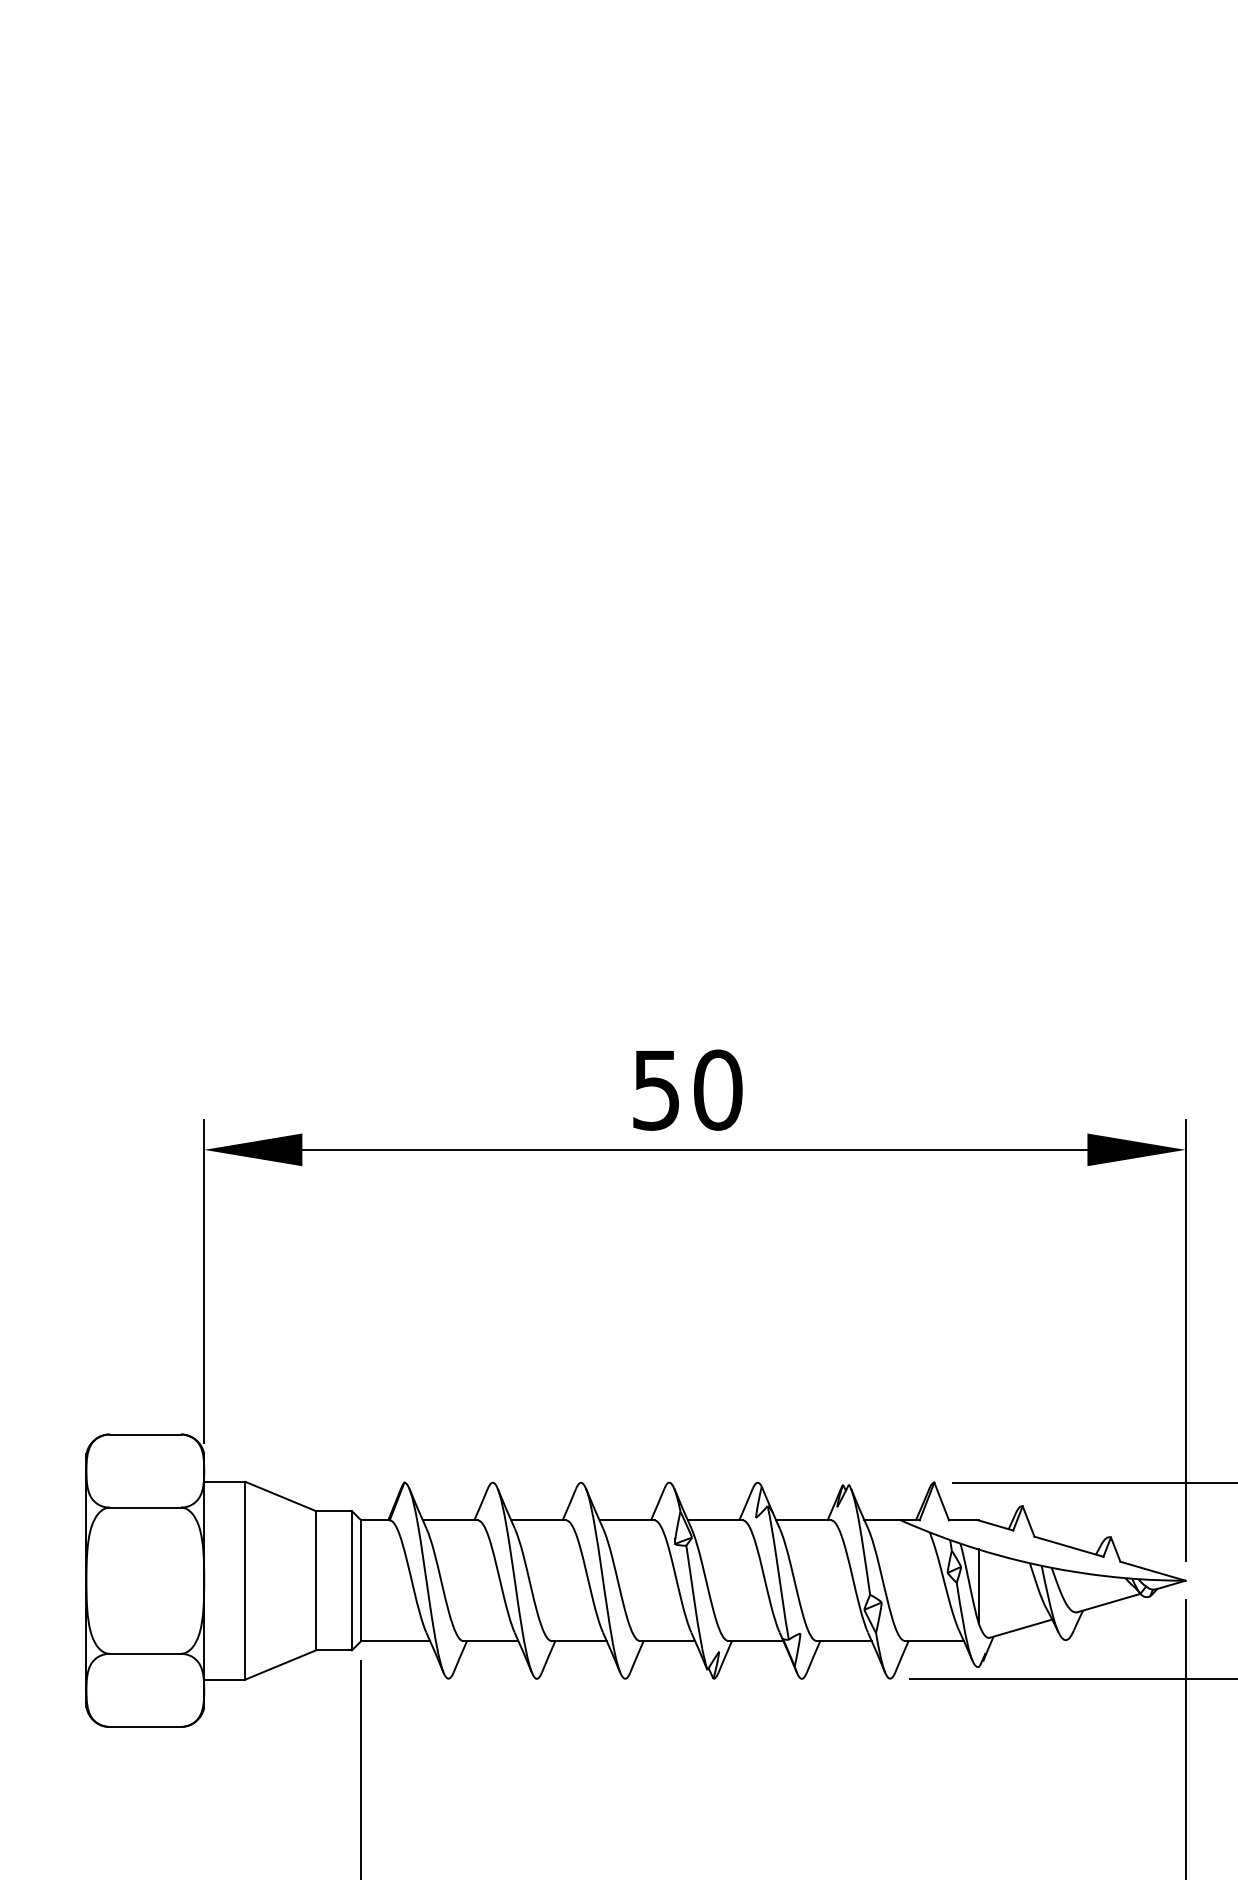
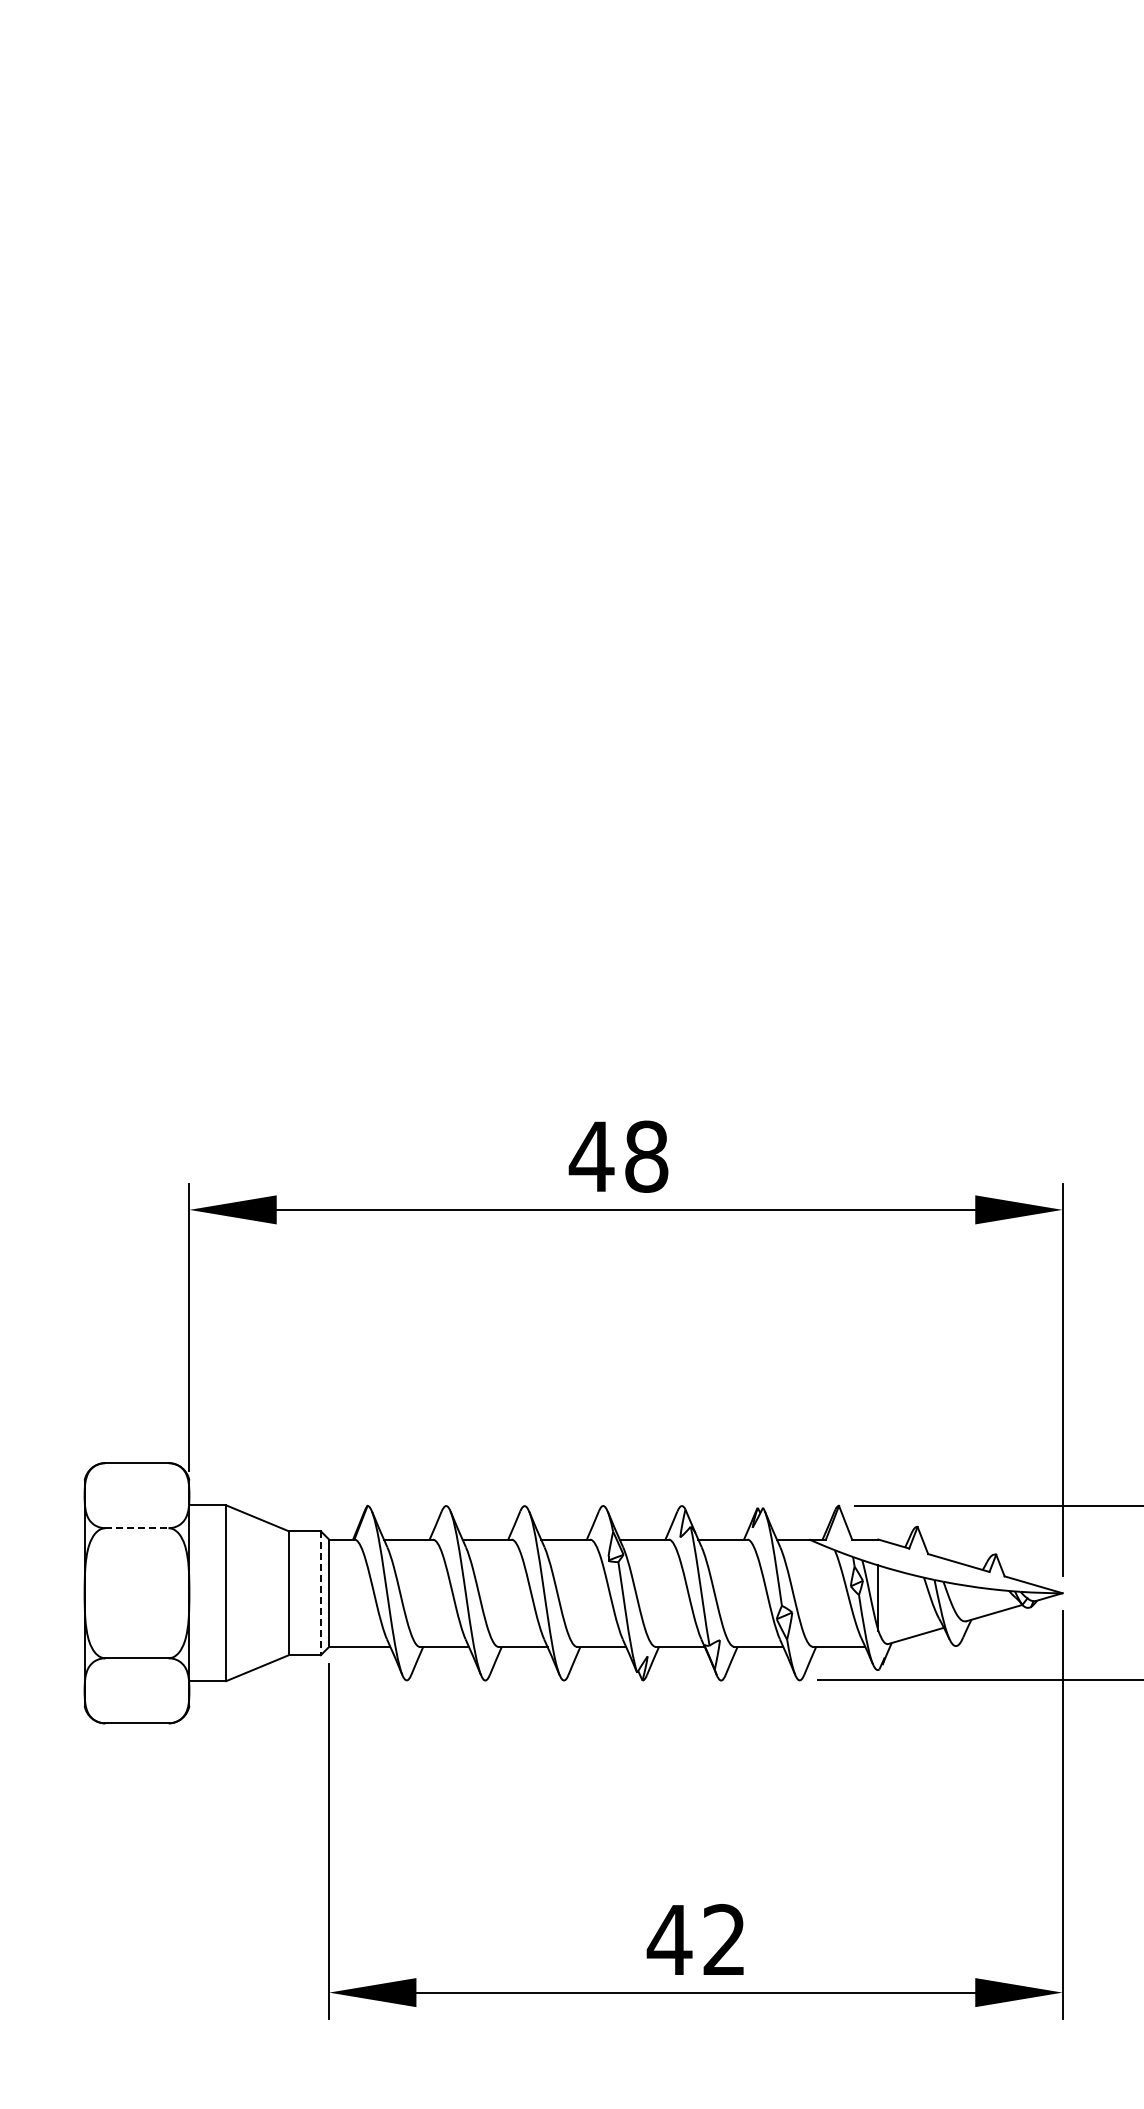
text: (686, 1089) -> (618, 1156), 50 -> 48
line: (145, 1507) -> (137, 1528), solid -> dashed
line: (351, 1581) -> (320, 1593), solid -> dashed

